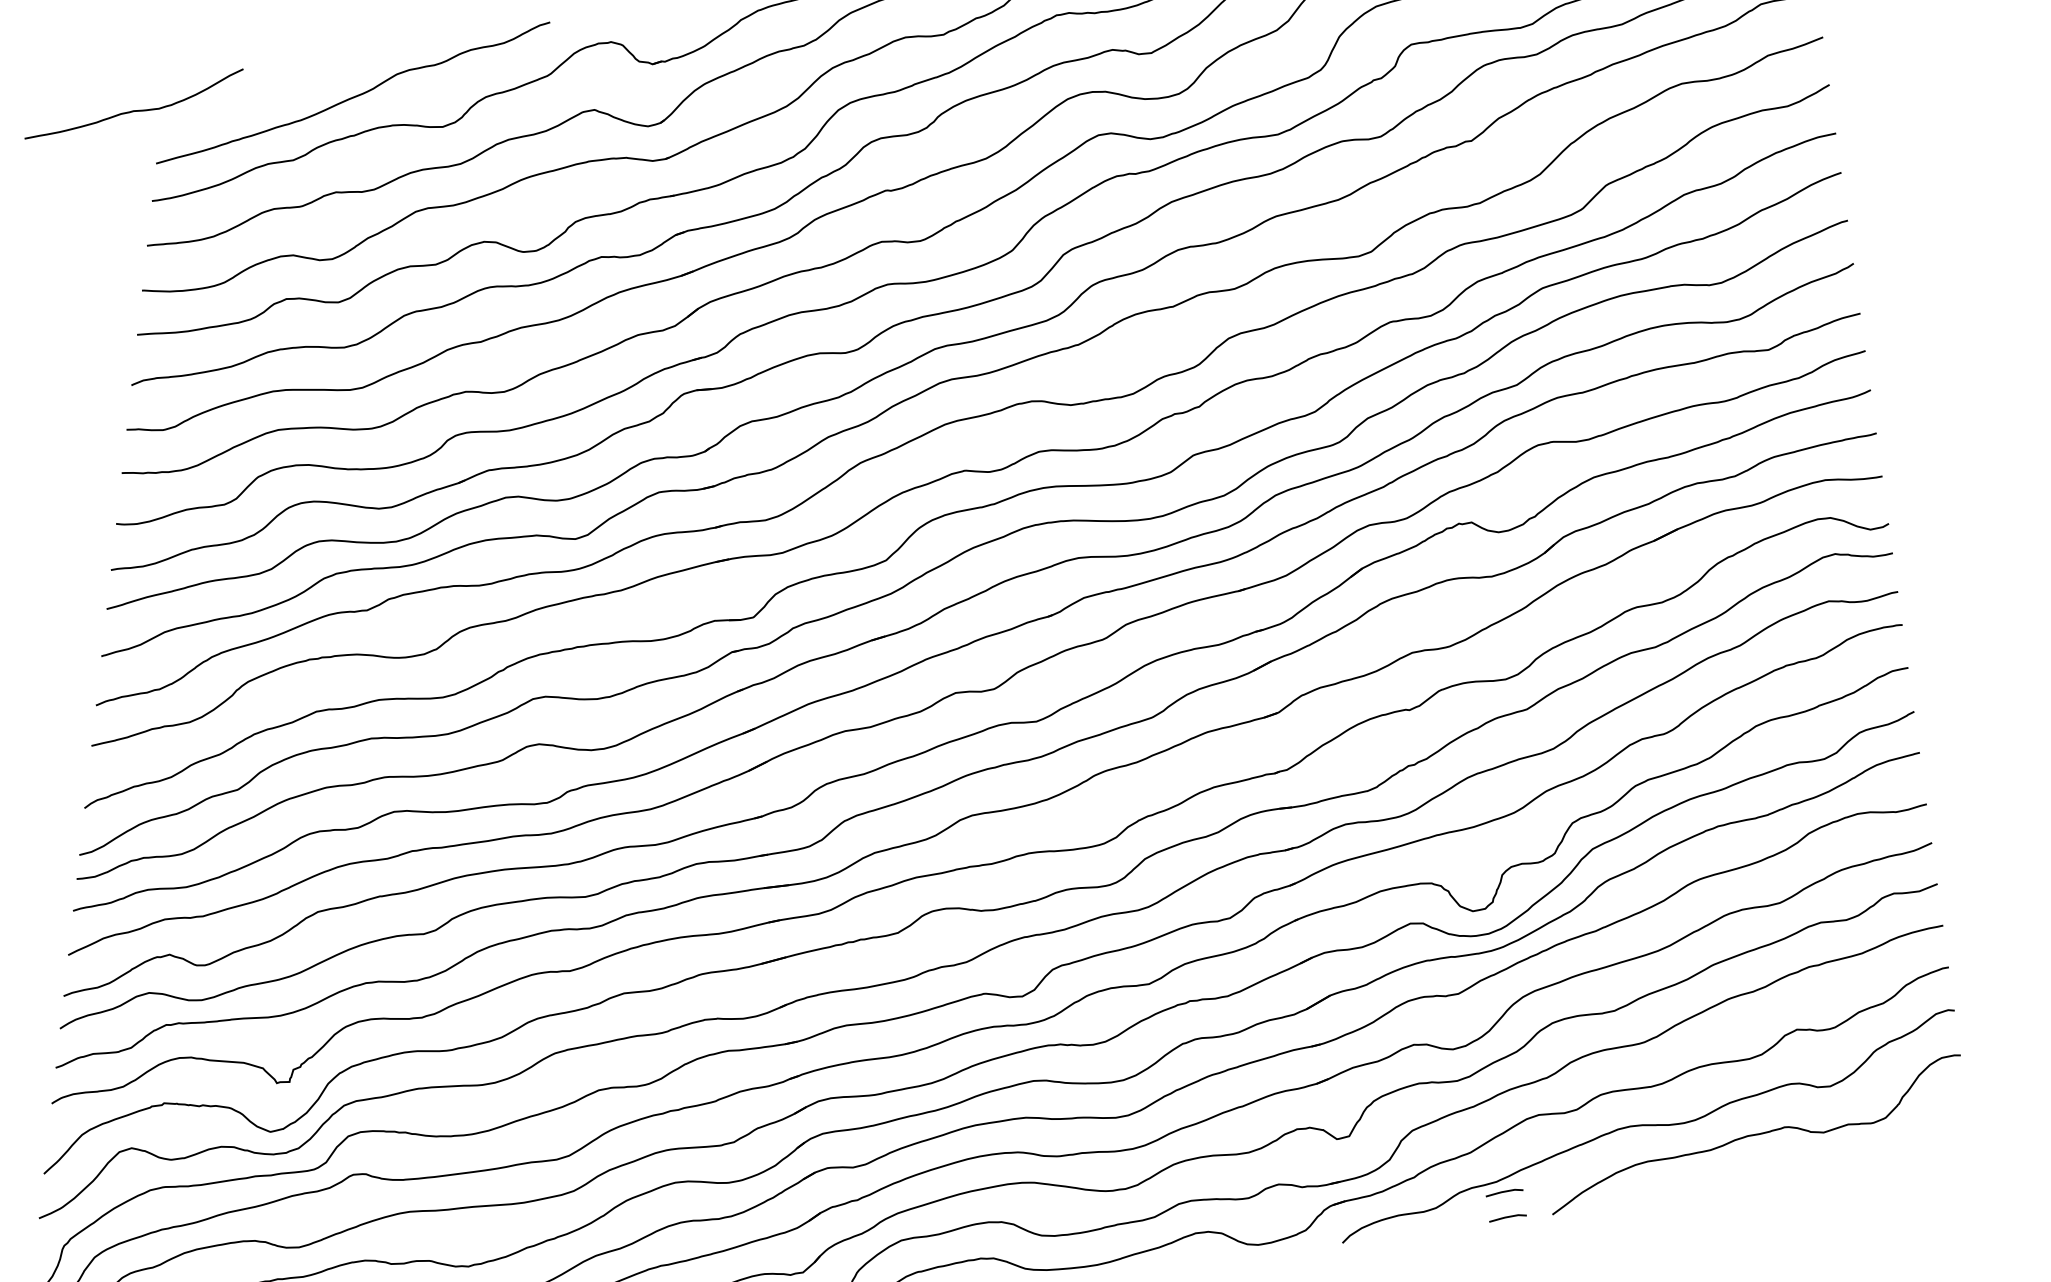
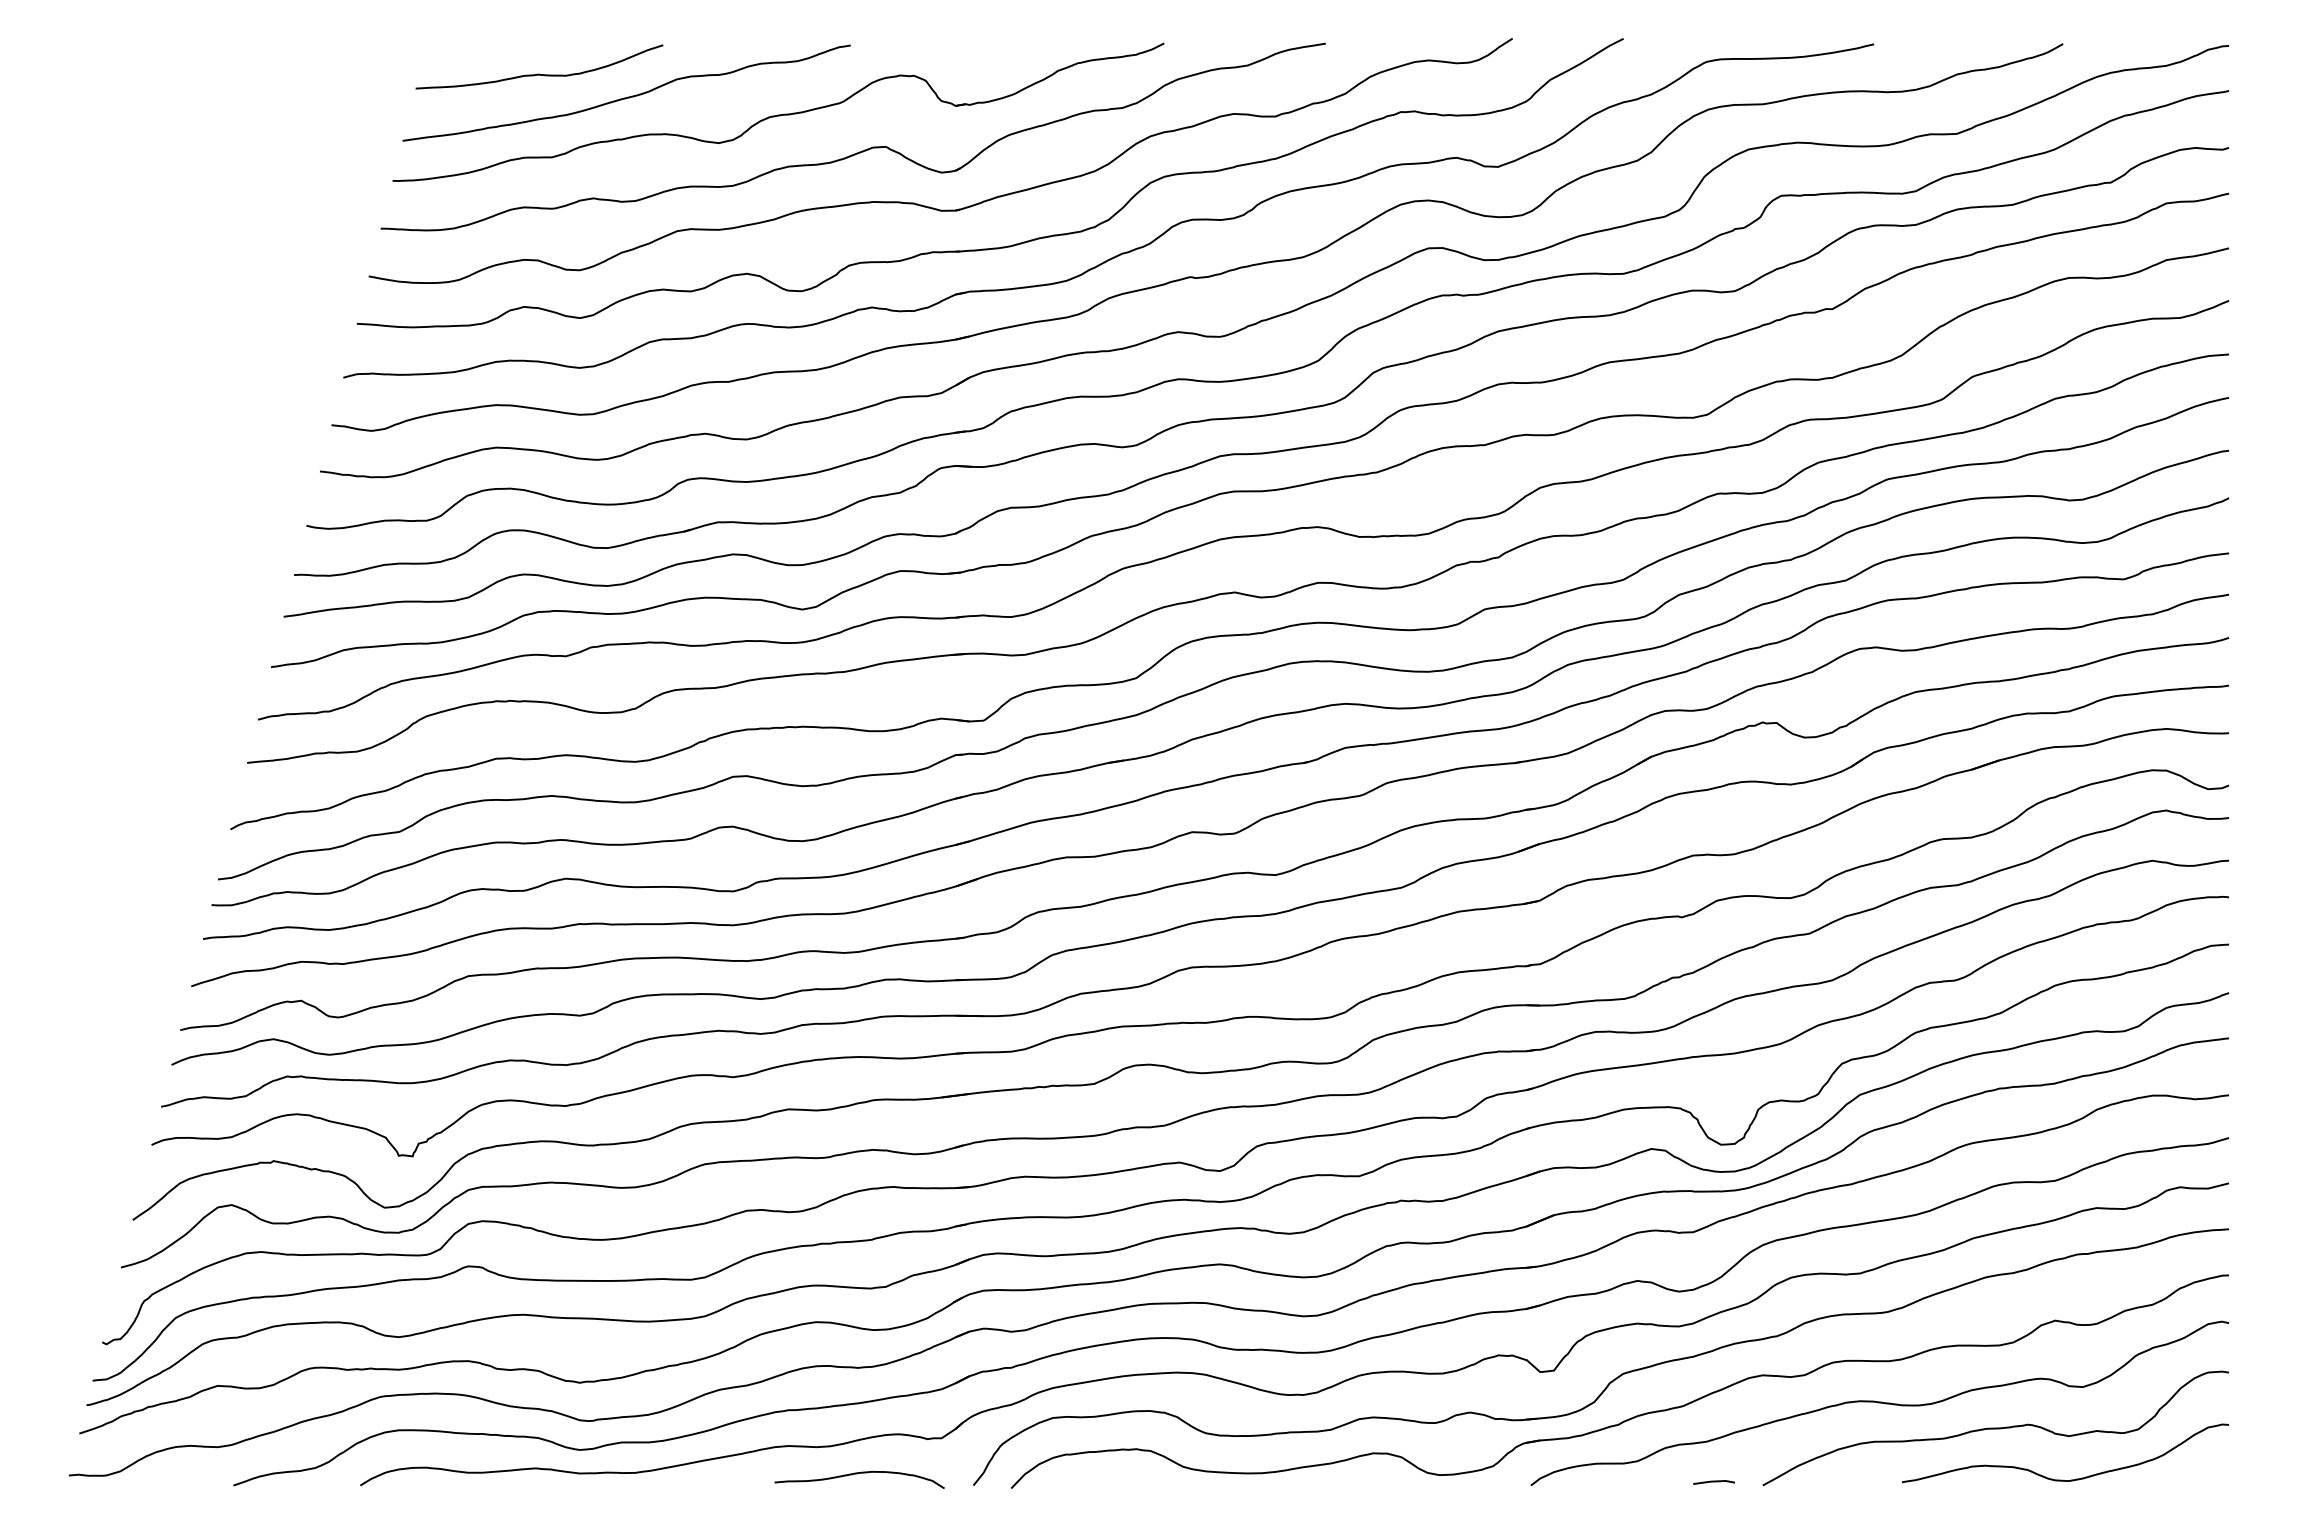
curve: (134, 109) -> (539, 73), moved
curve: (1823, 1172) -> (2062, 1479), added
line: (1504, 1192) -> (1713, 1454), removed

